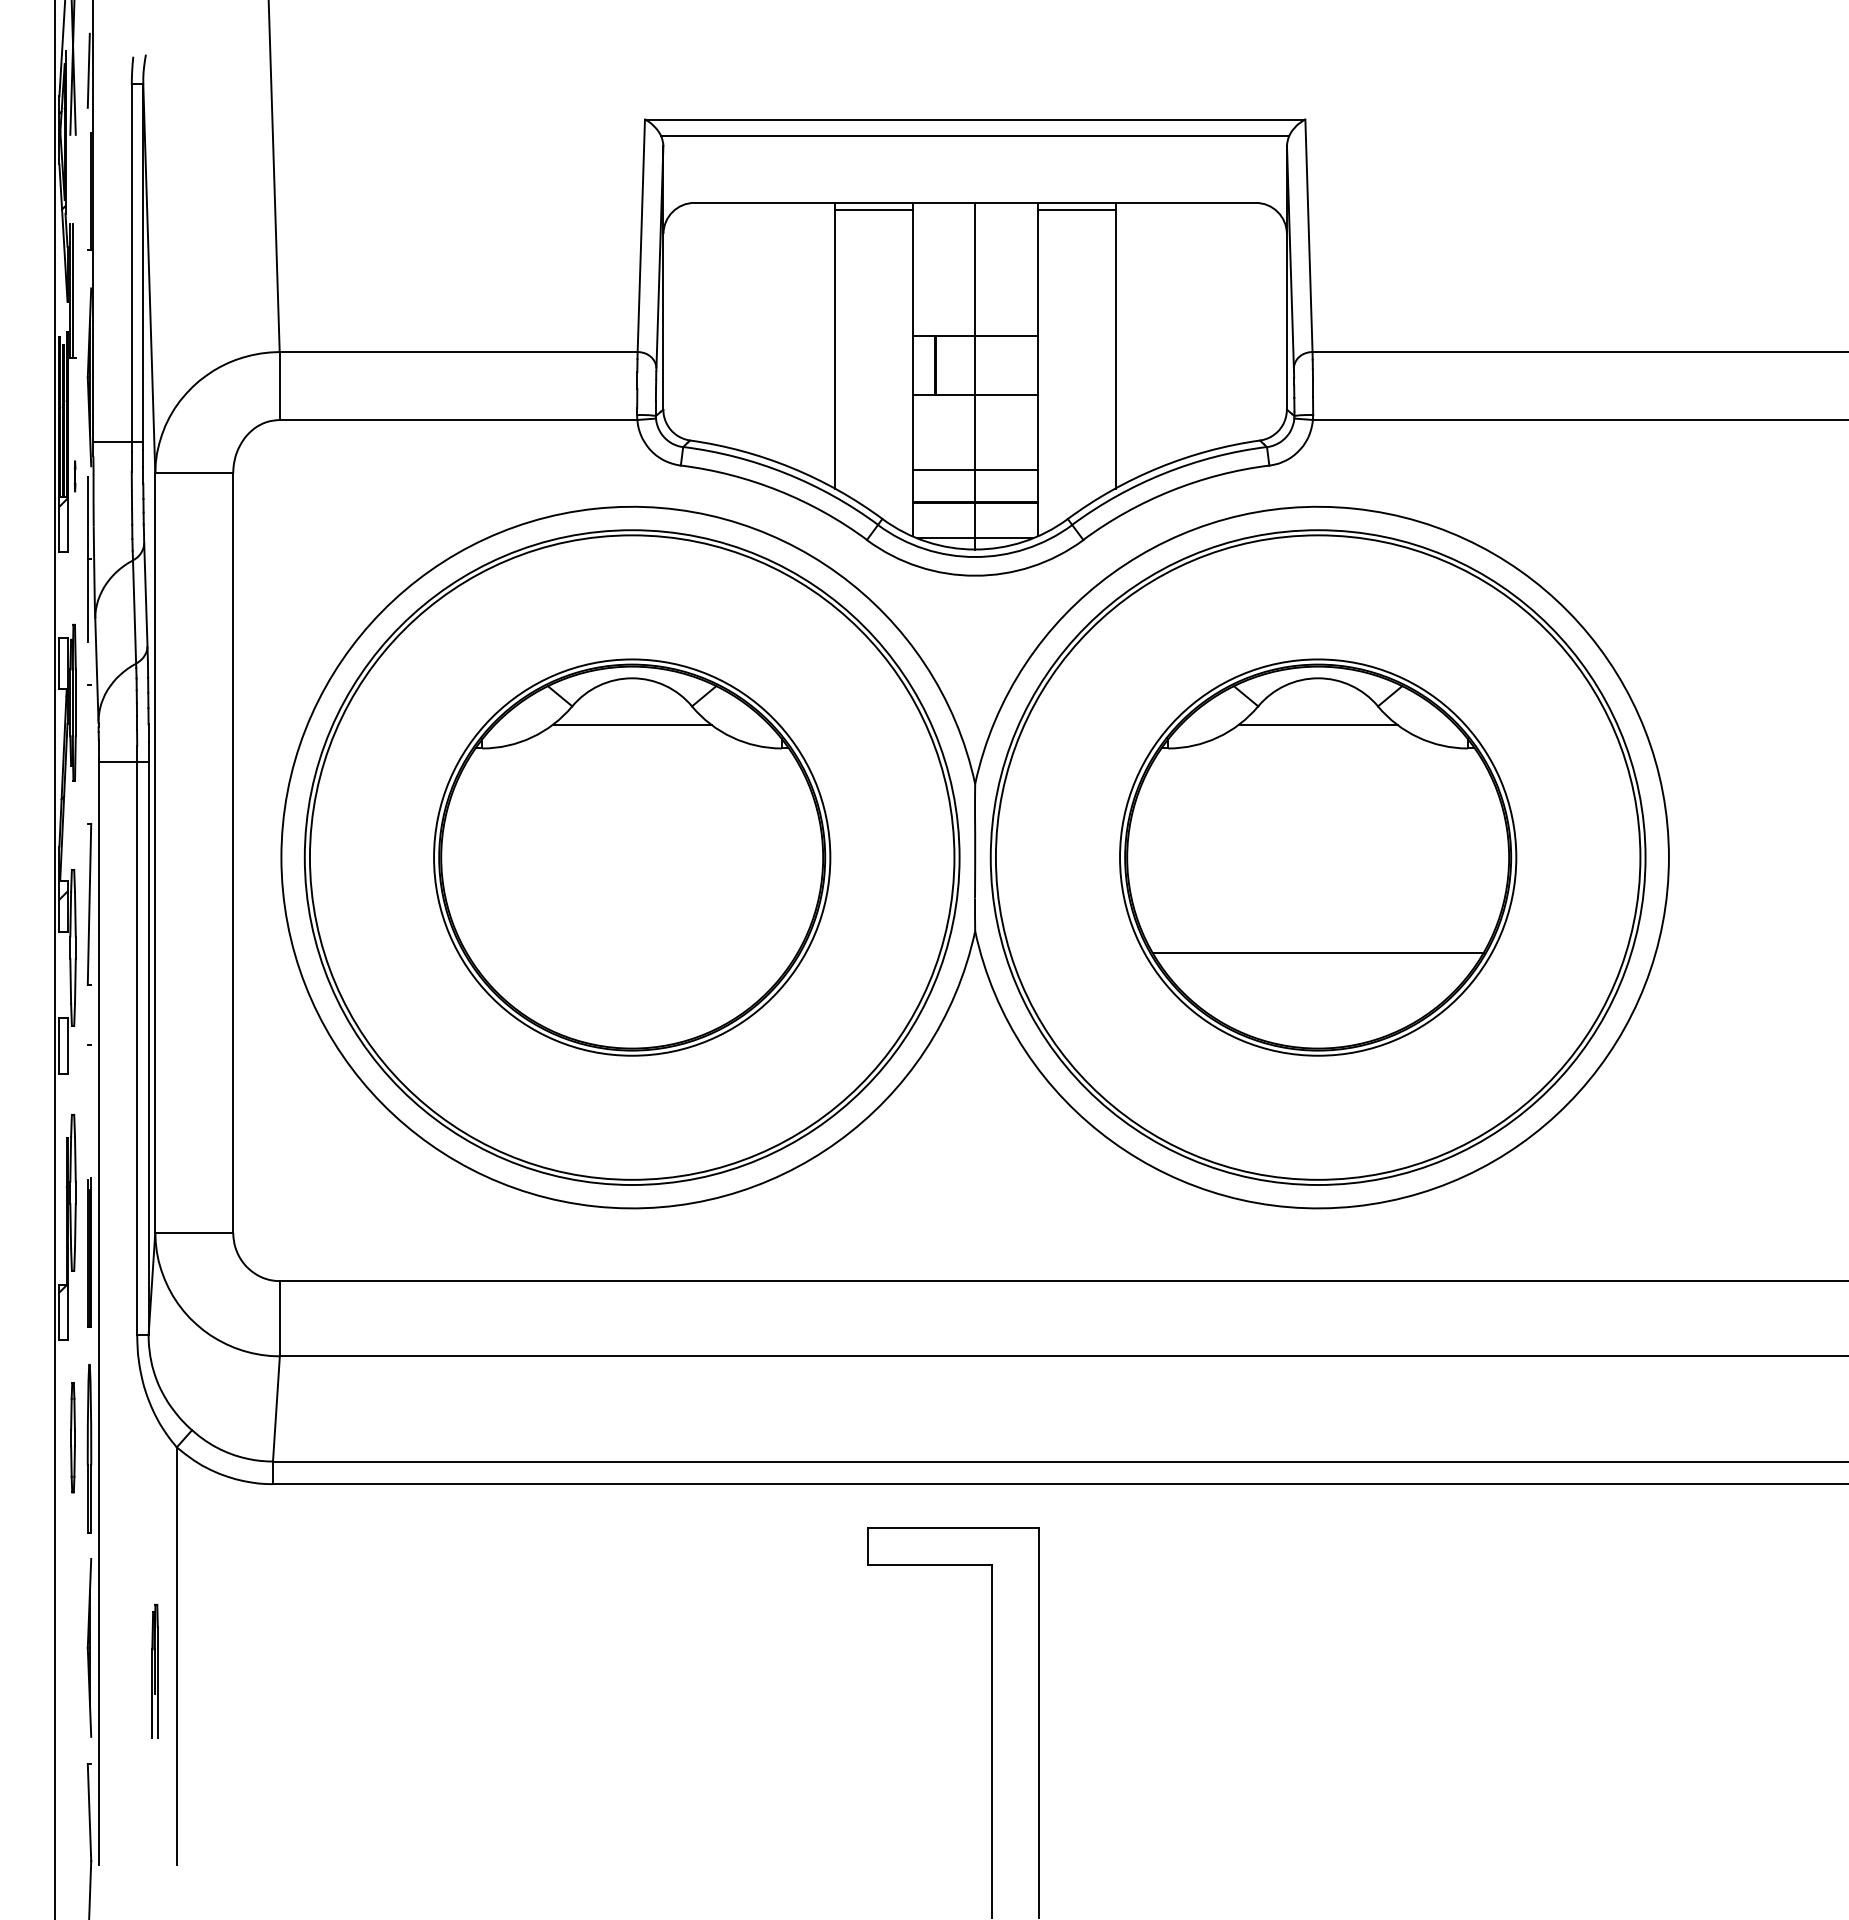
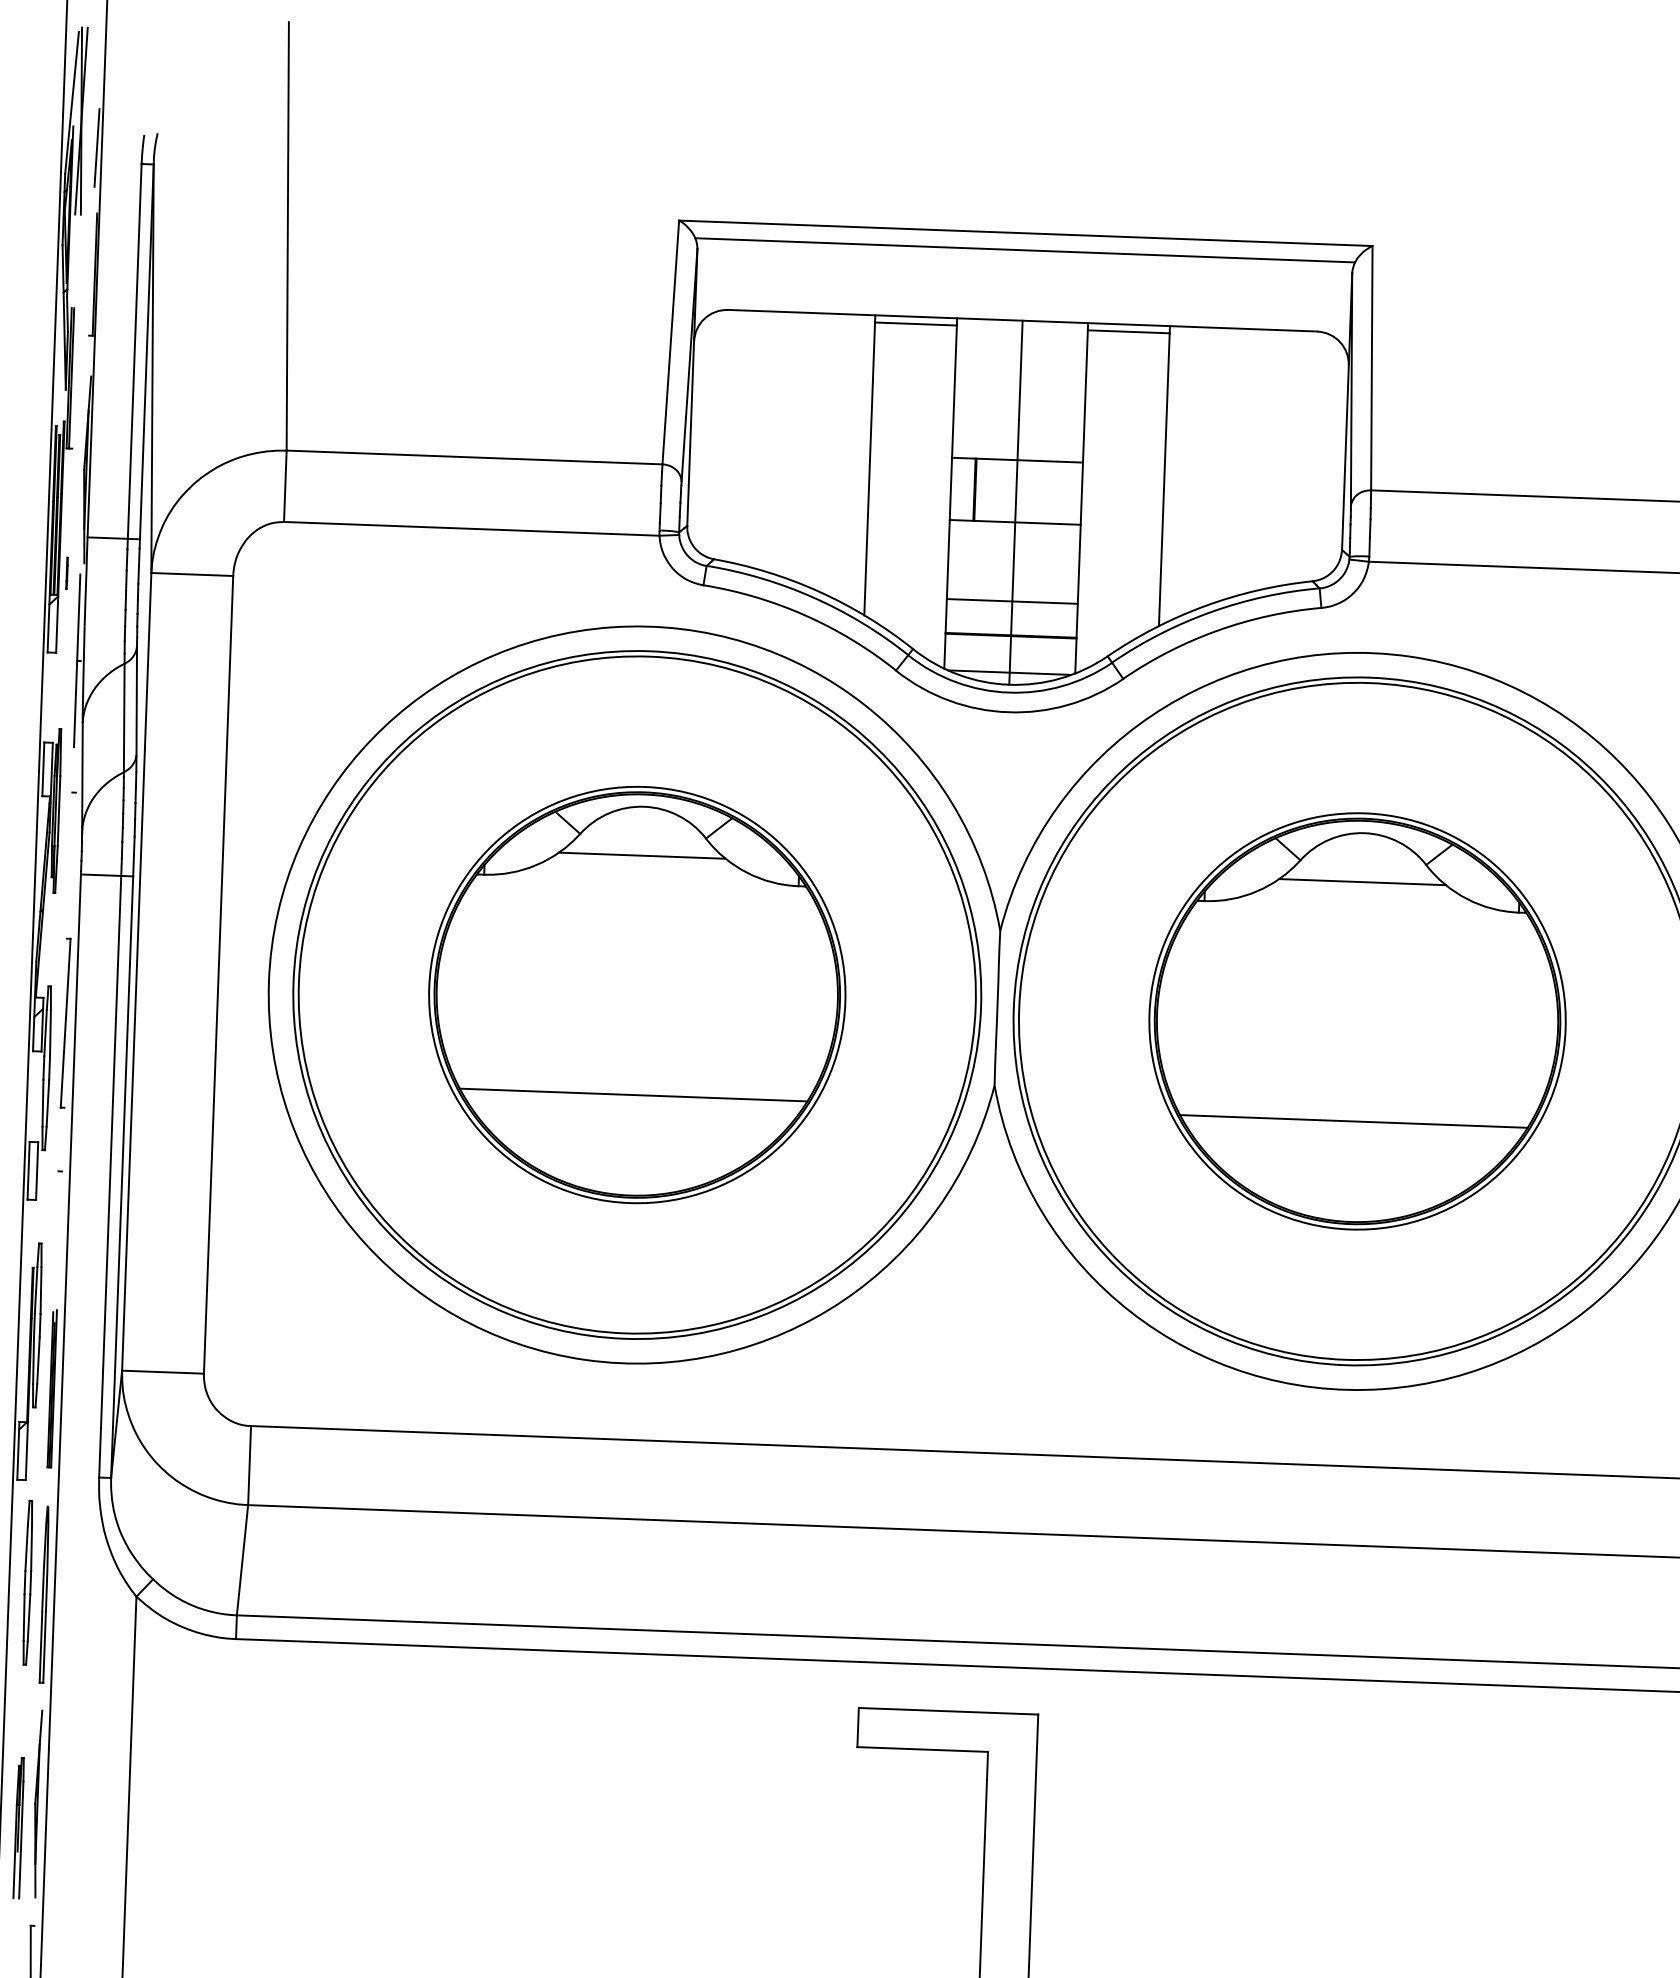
line: (631, 952) -> (632, 1094), added
part: (72, 1437) -> (27, 1582), size x1.43
part: (154, 1670) -> (18, 1827), moved

